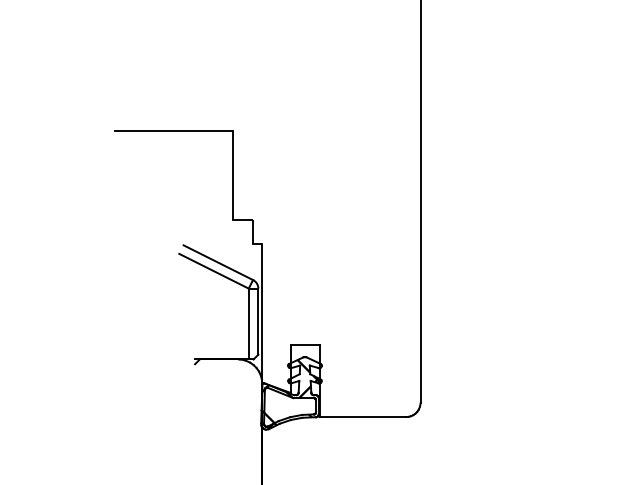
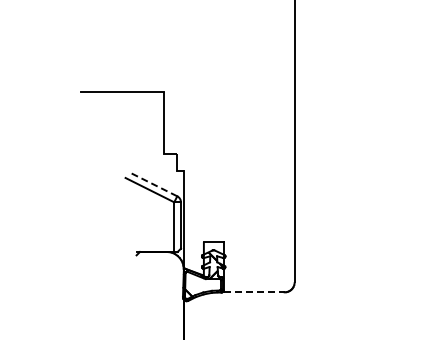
line: (217, 261) -> (152, 183), solid -> dashed
line: (363, 417) -> (254, 292), solid -> dashed

